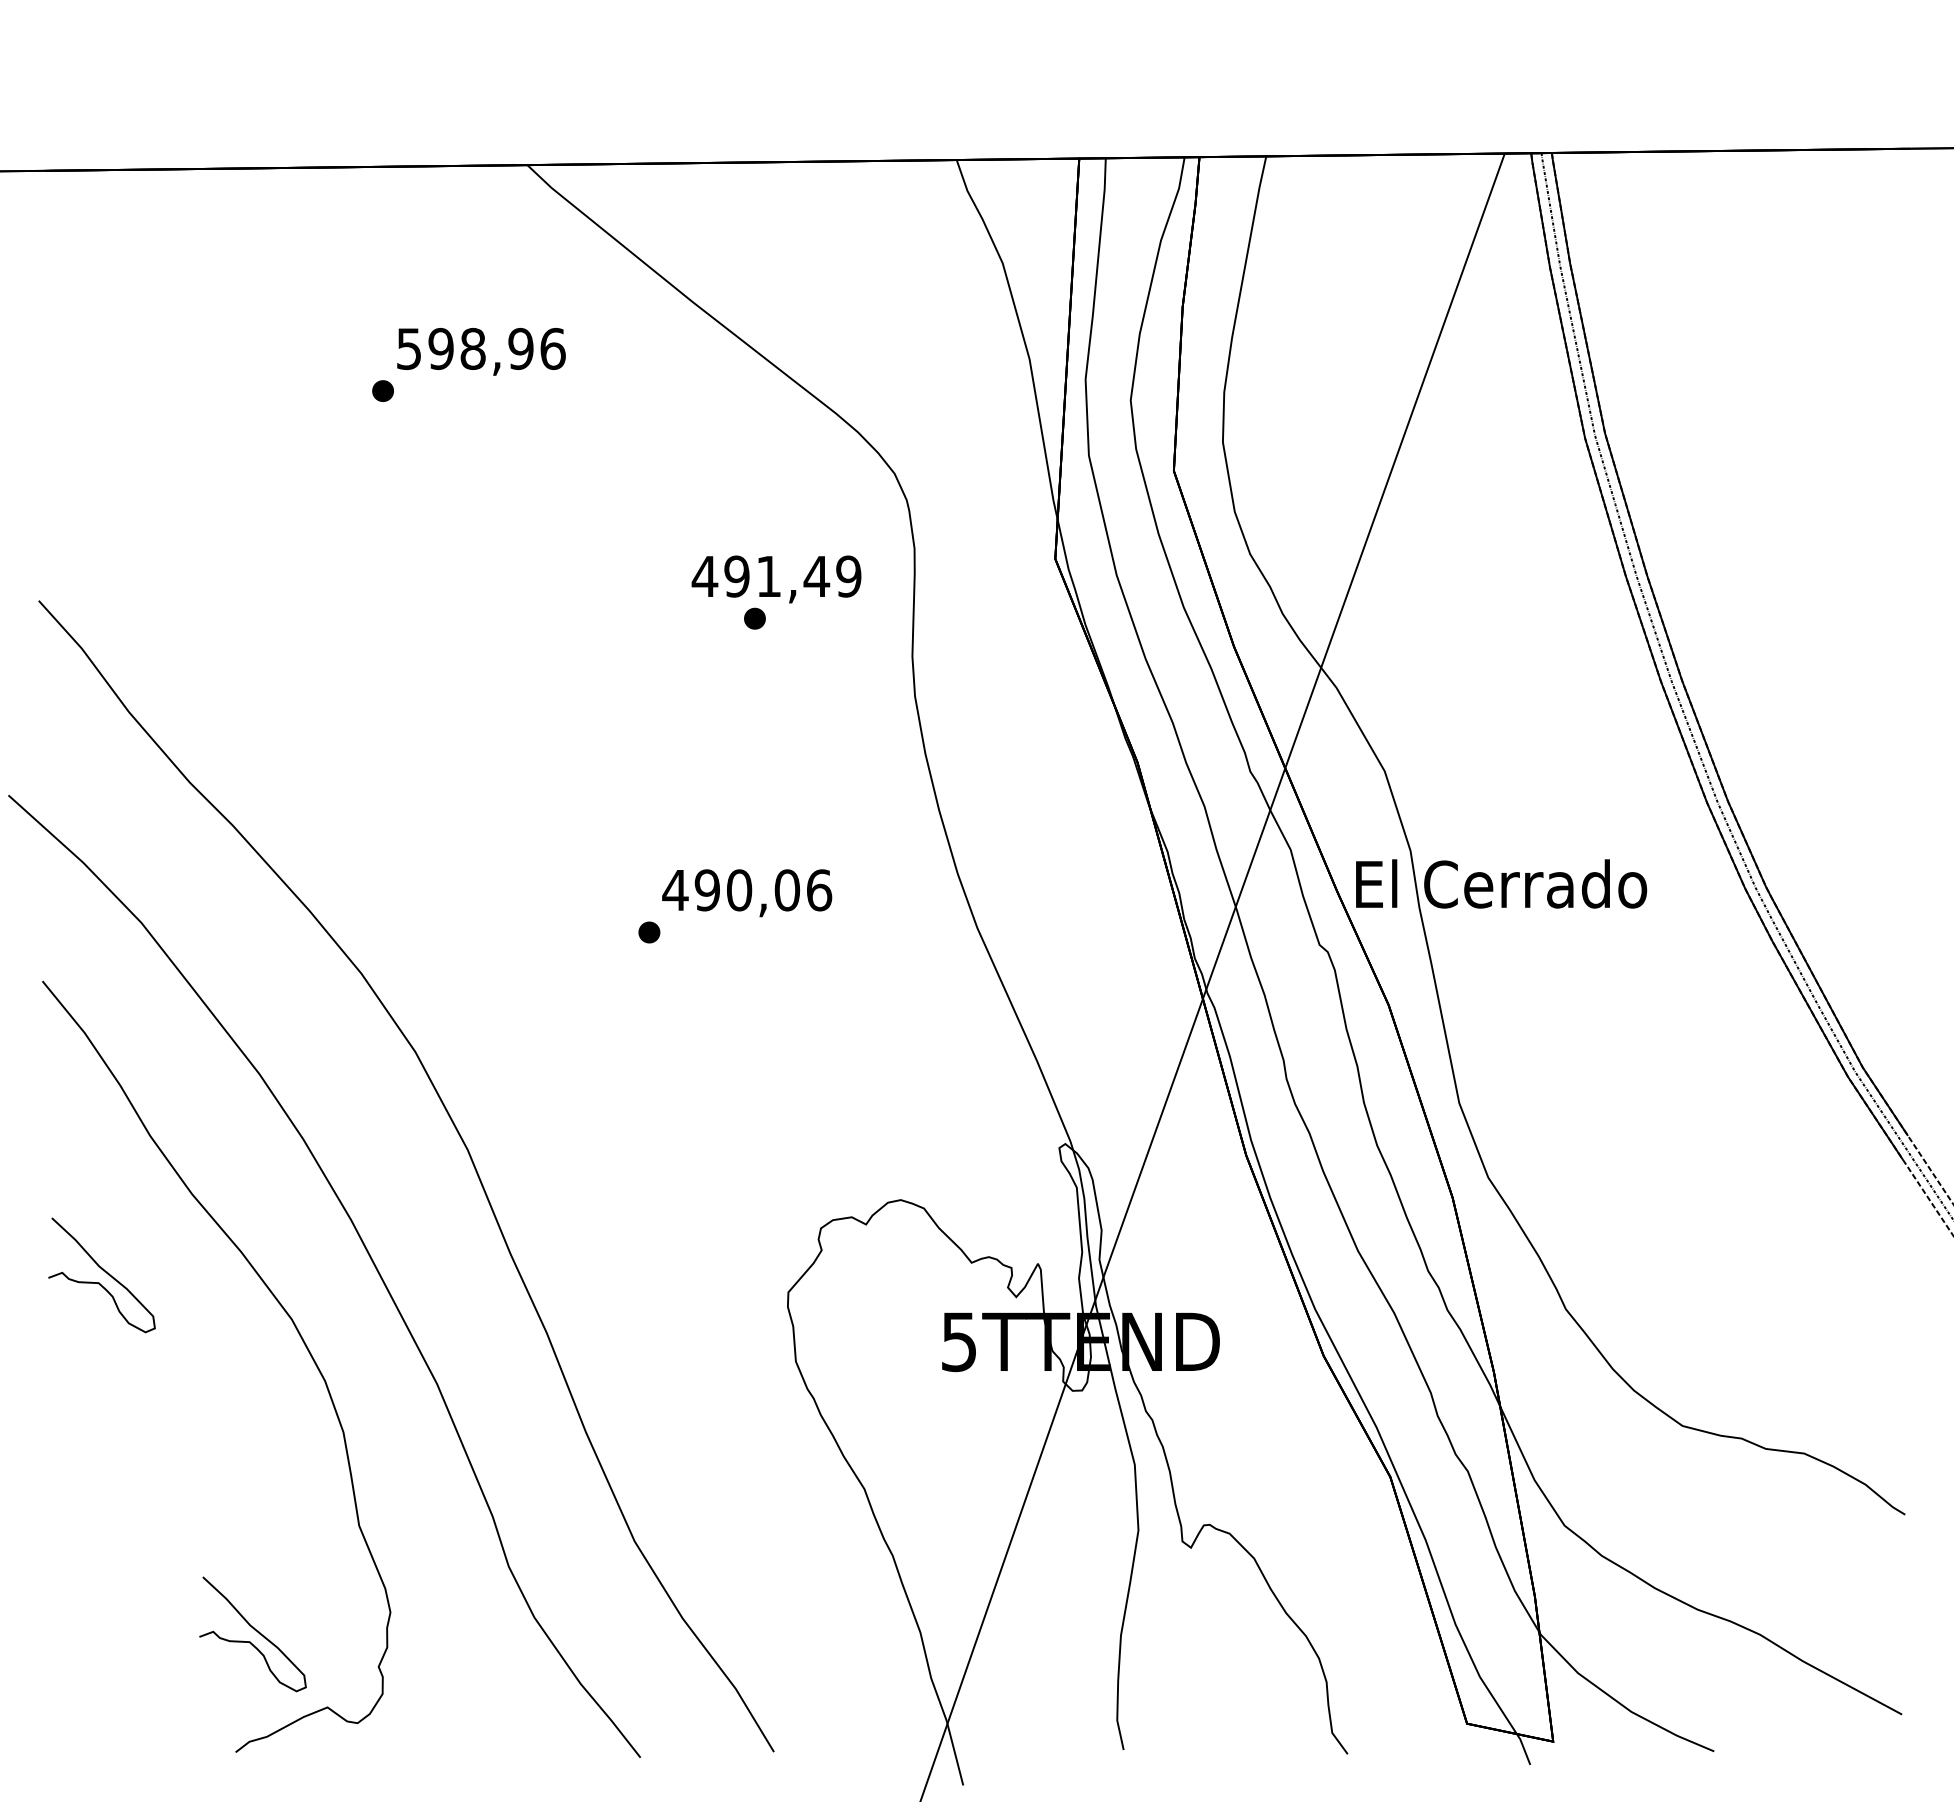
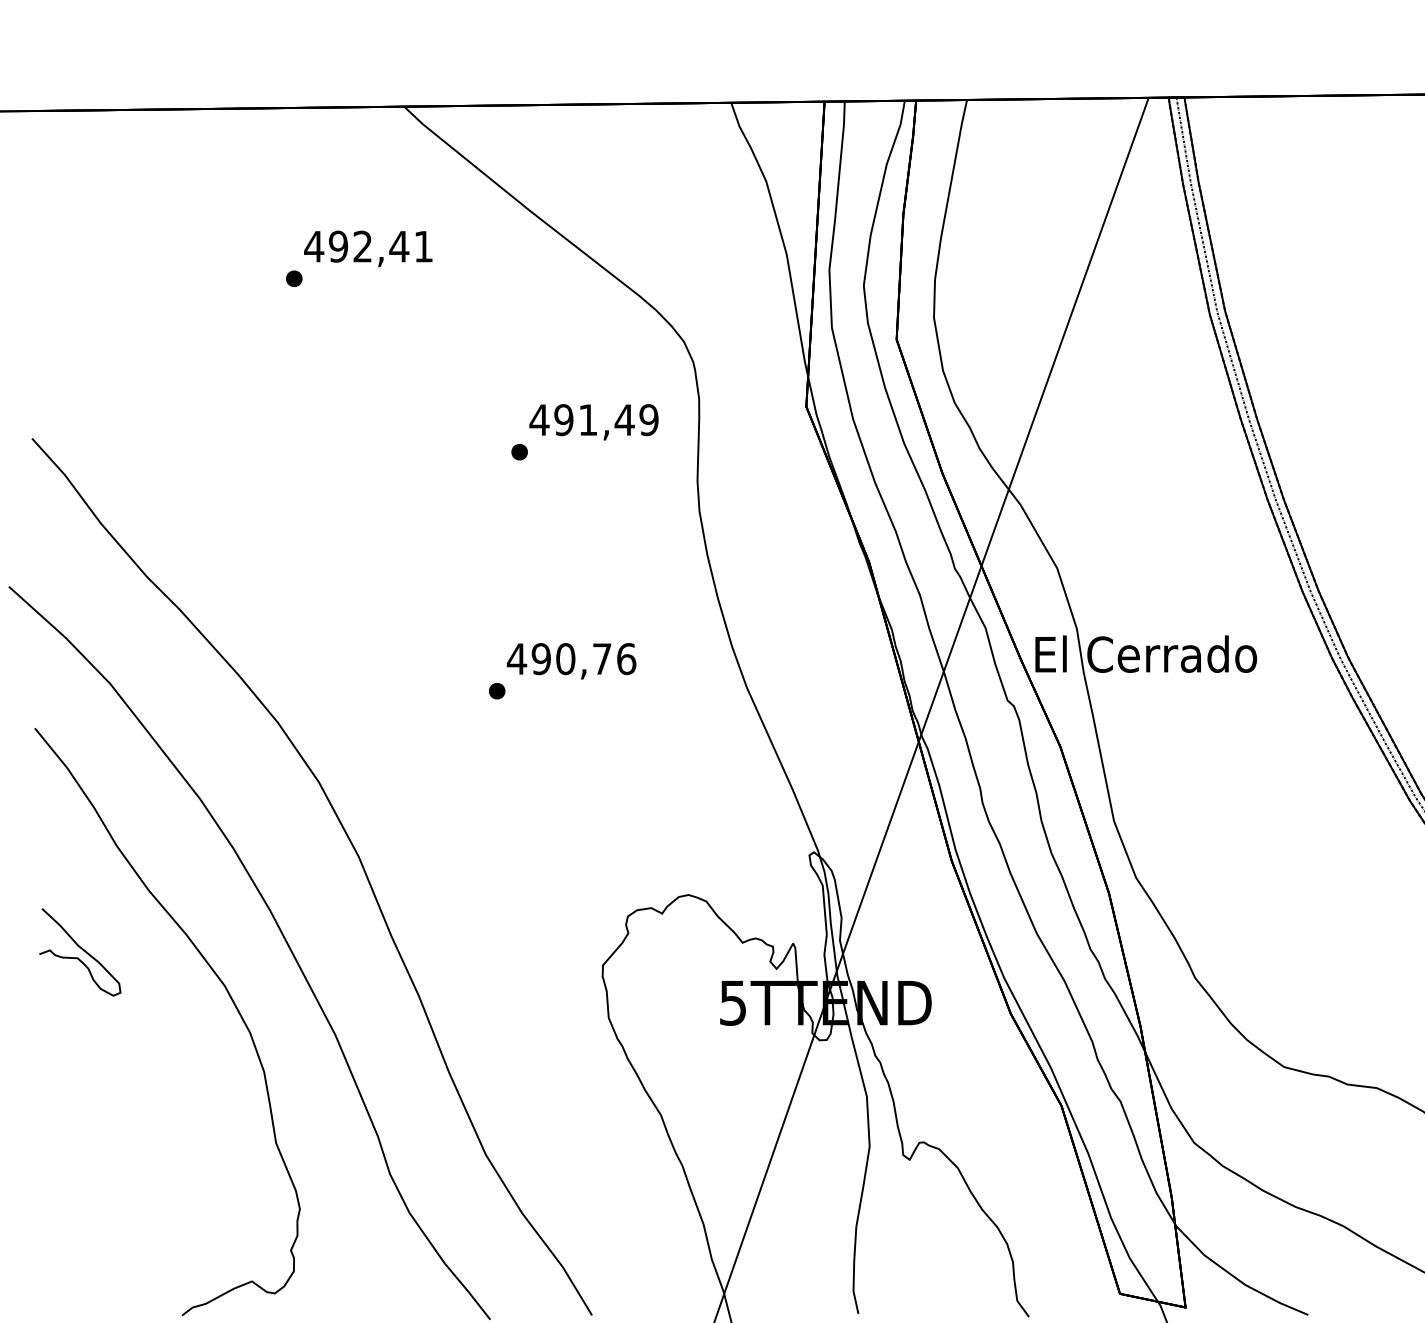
text: (480, 348) -> (368, 246), 598,96 -> 492,41
part: (754, 618) -> (519, 452), moved
text: (787, 890) -> (602, 659), 490,06 -> 490,76
curve: (254, 1630) -> (196, 1222), removed

